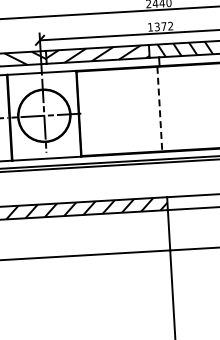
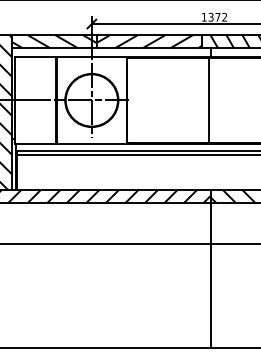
line: (159, 109) -> (208, 100), dashed -> solid
hatch: (189, 201) -> (233, 195), added

